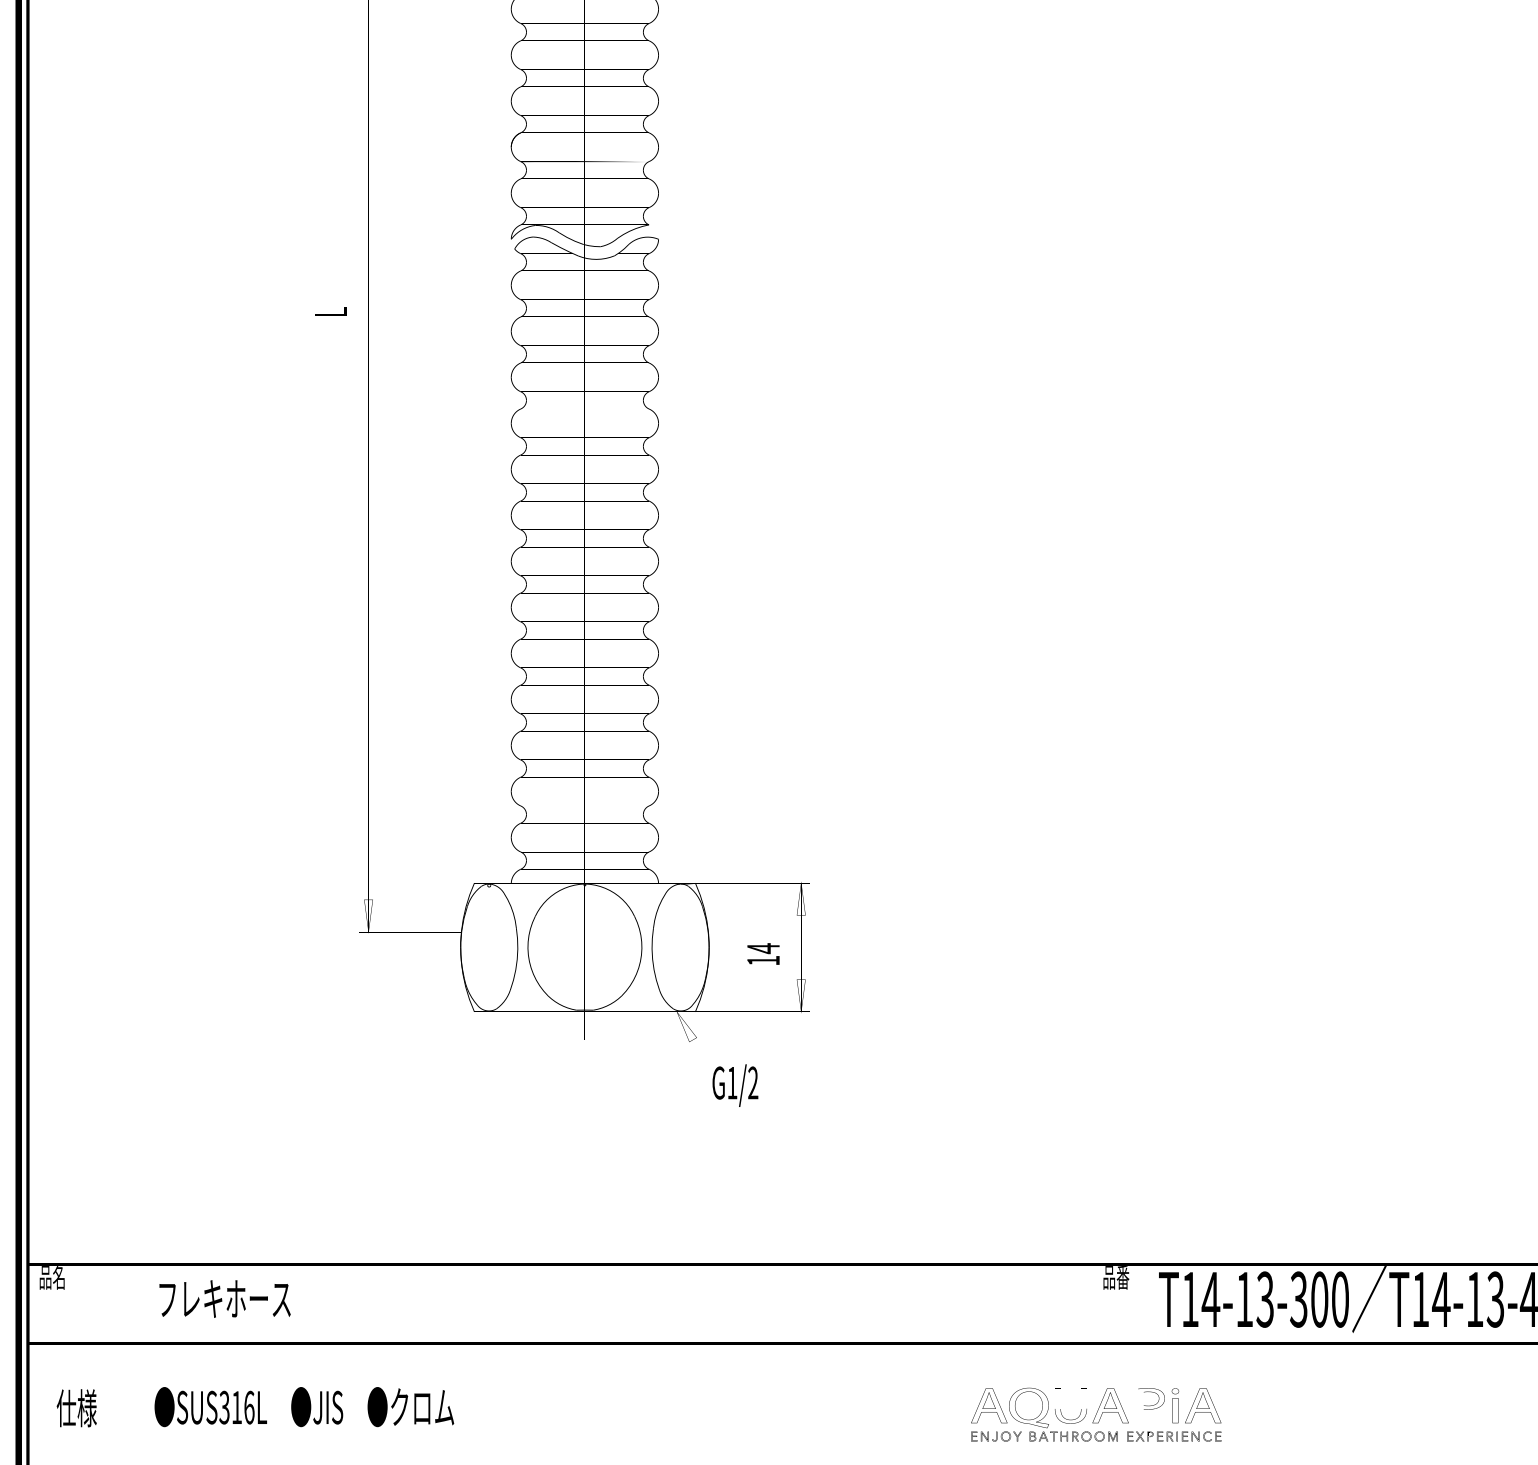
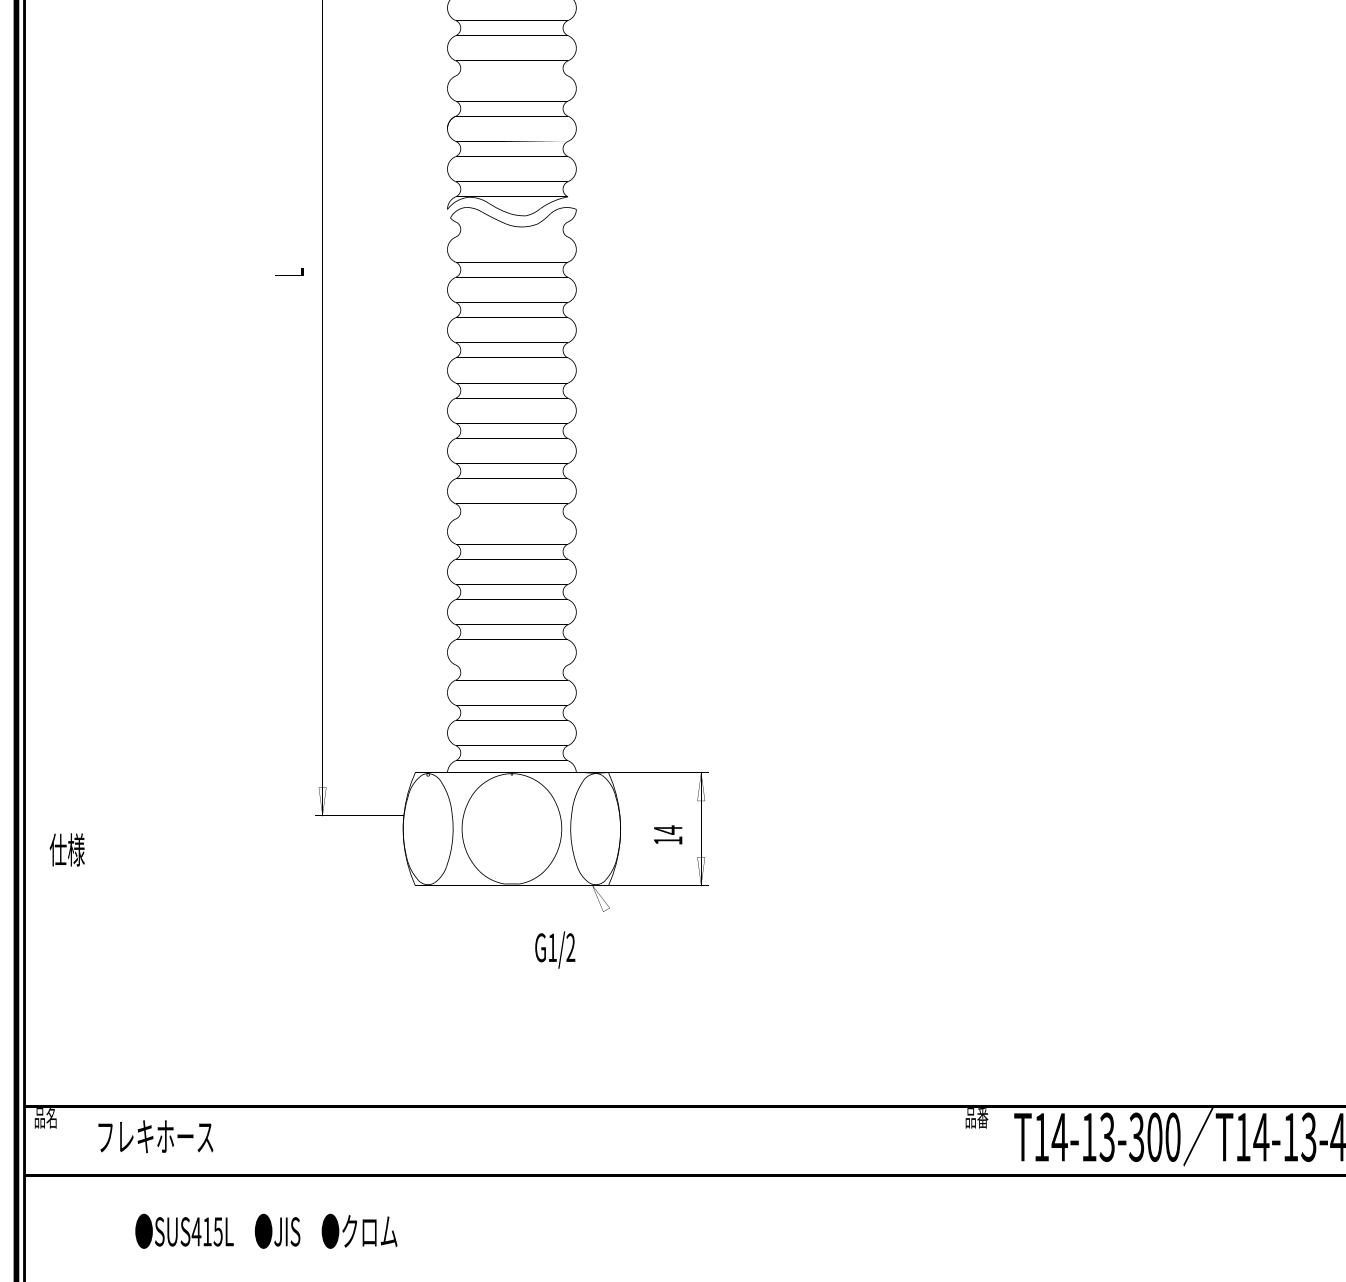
text: (735, 1085) -> (555, 949), moved
text: (224, 1298) -> (155, 1136), moved
text: (236, 1407) -> (207, 1231), SUS316L -> SUS415L
text: (76, 1408) -> (66, 850), moved
part: (1096, 1414) -> (959, 1237), removed

